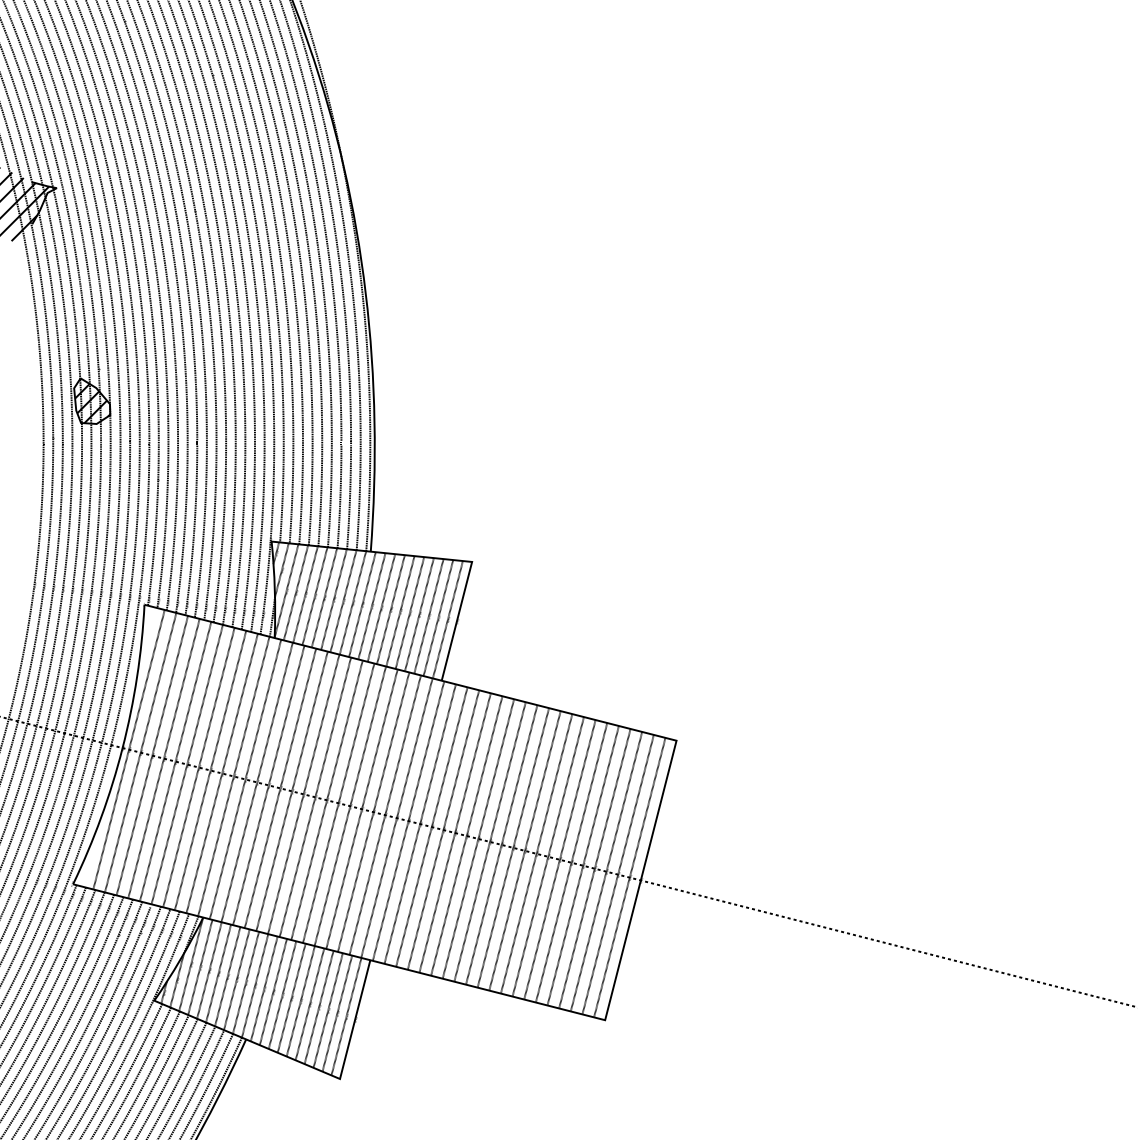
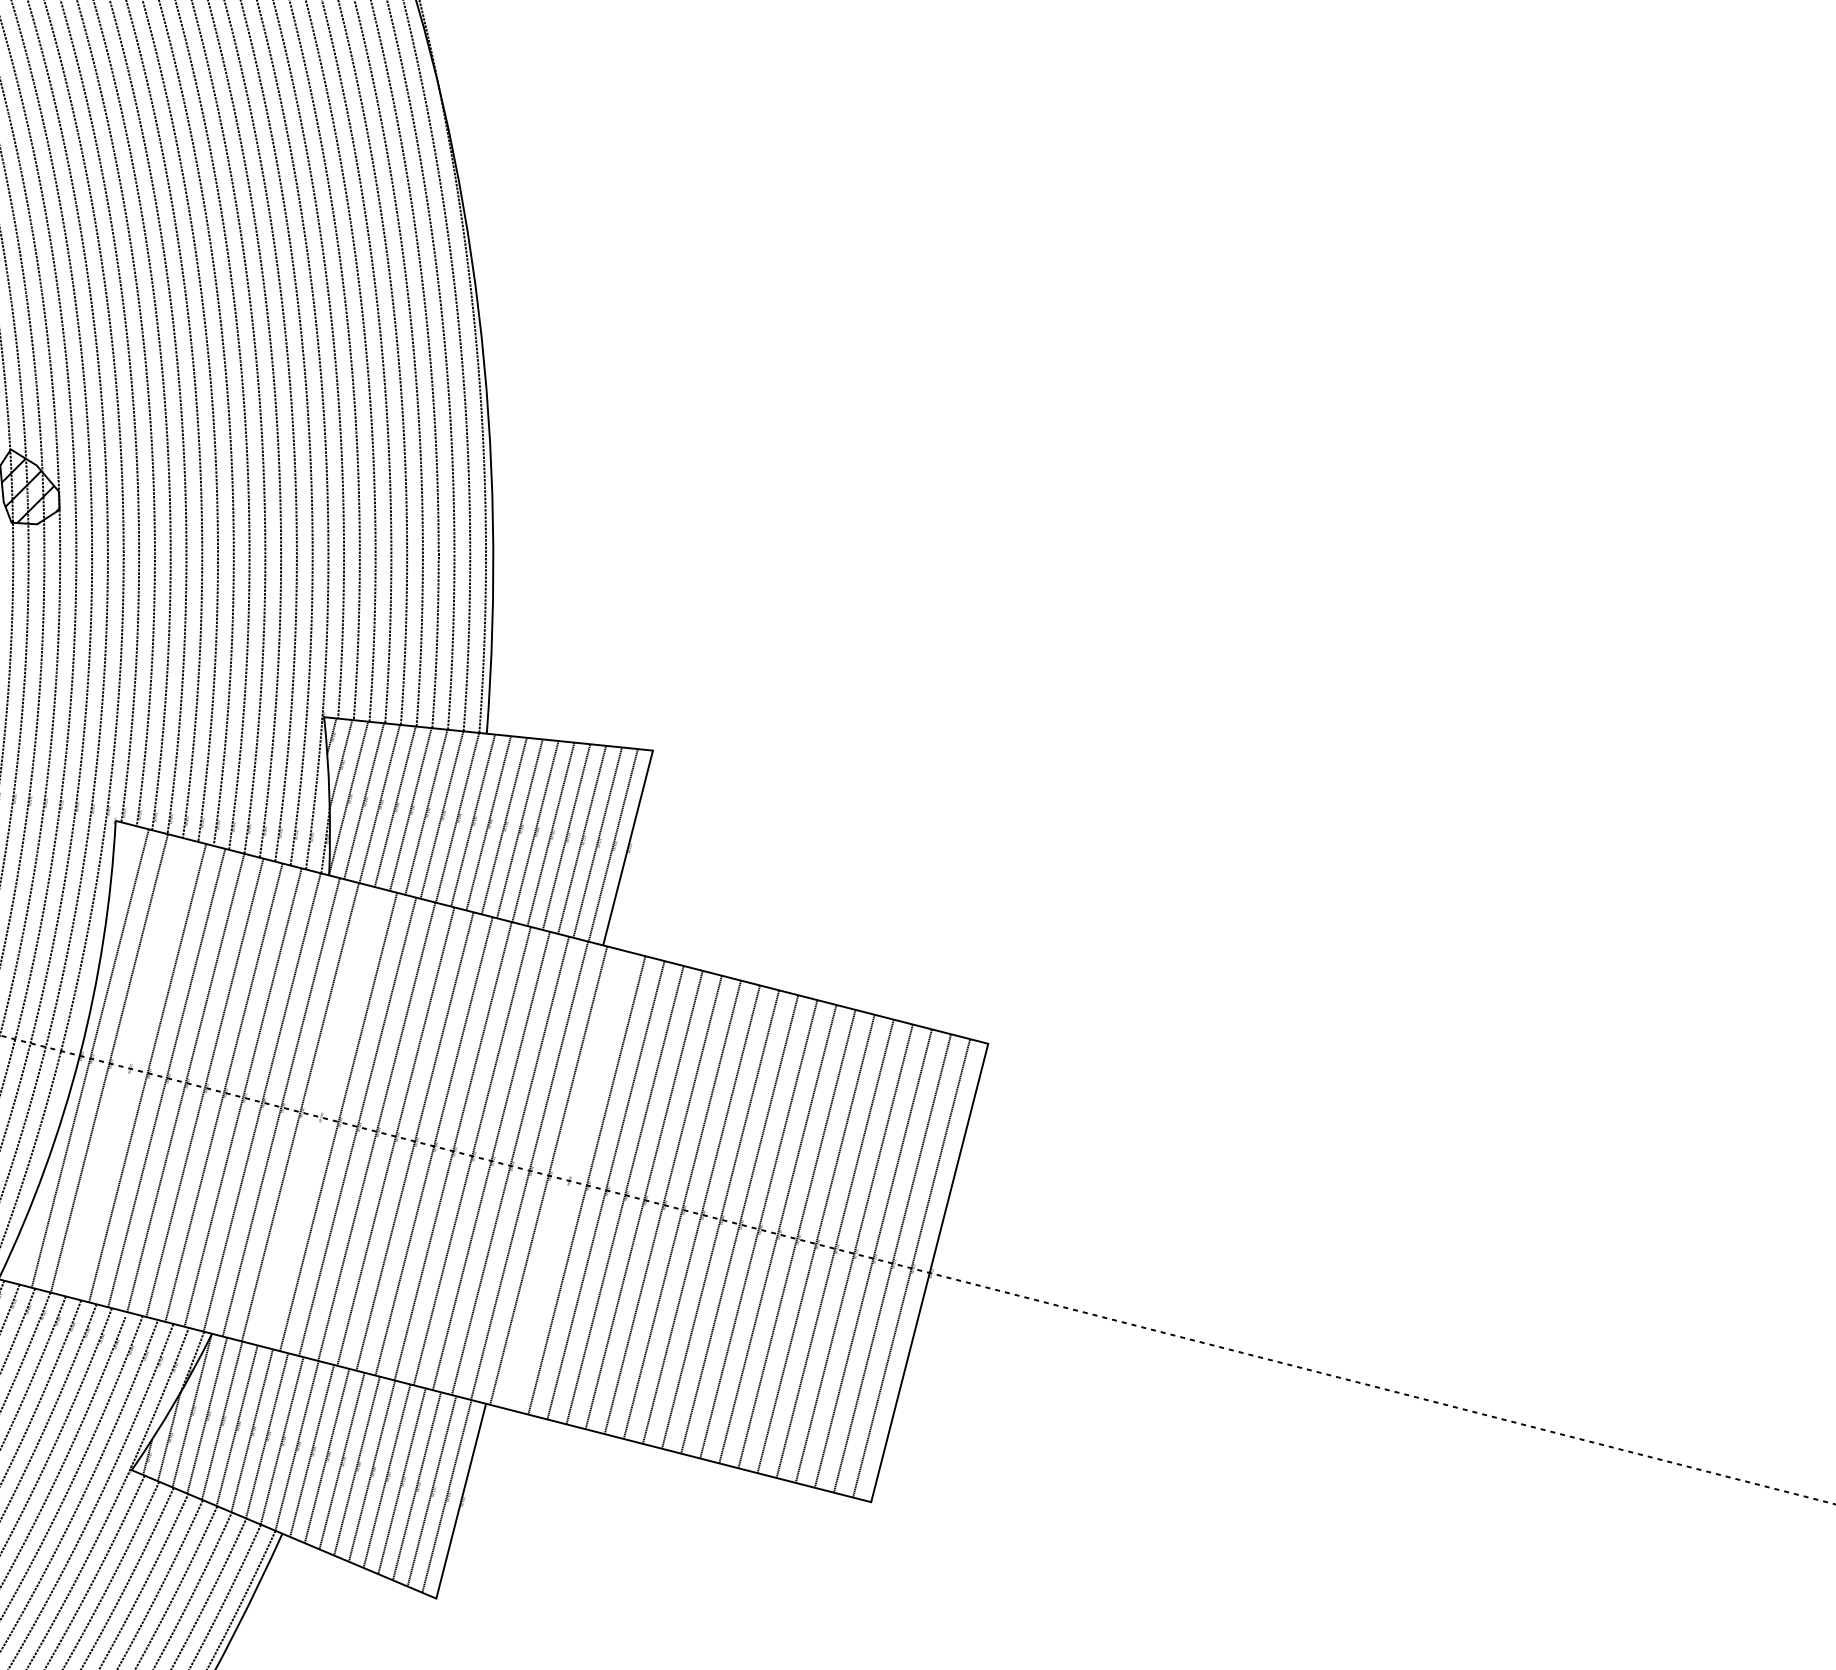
line: (152, 755) -> (128, 1068), removed
line: (268, 785) -> (319, 1117), removed
line: (419, 823) -> (566, 1179), removed

